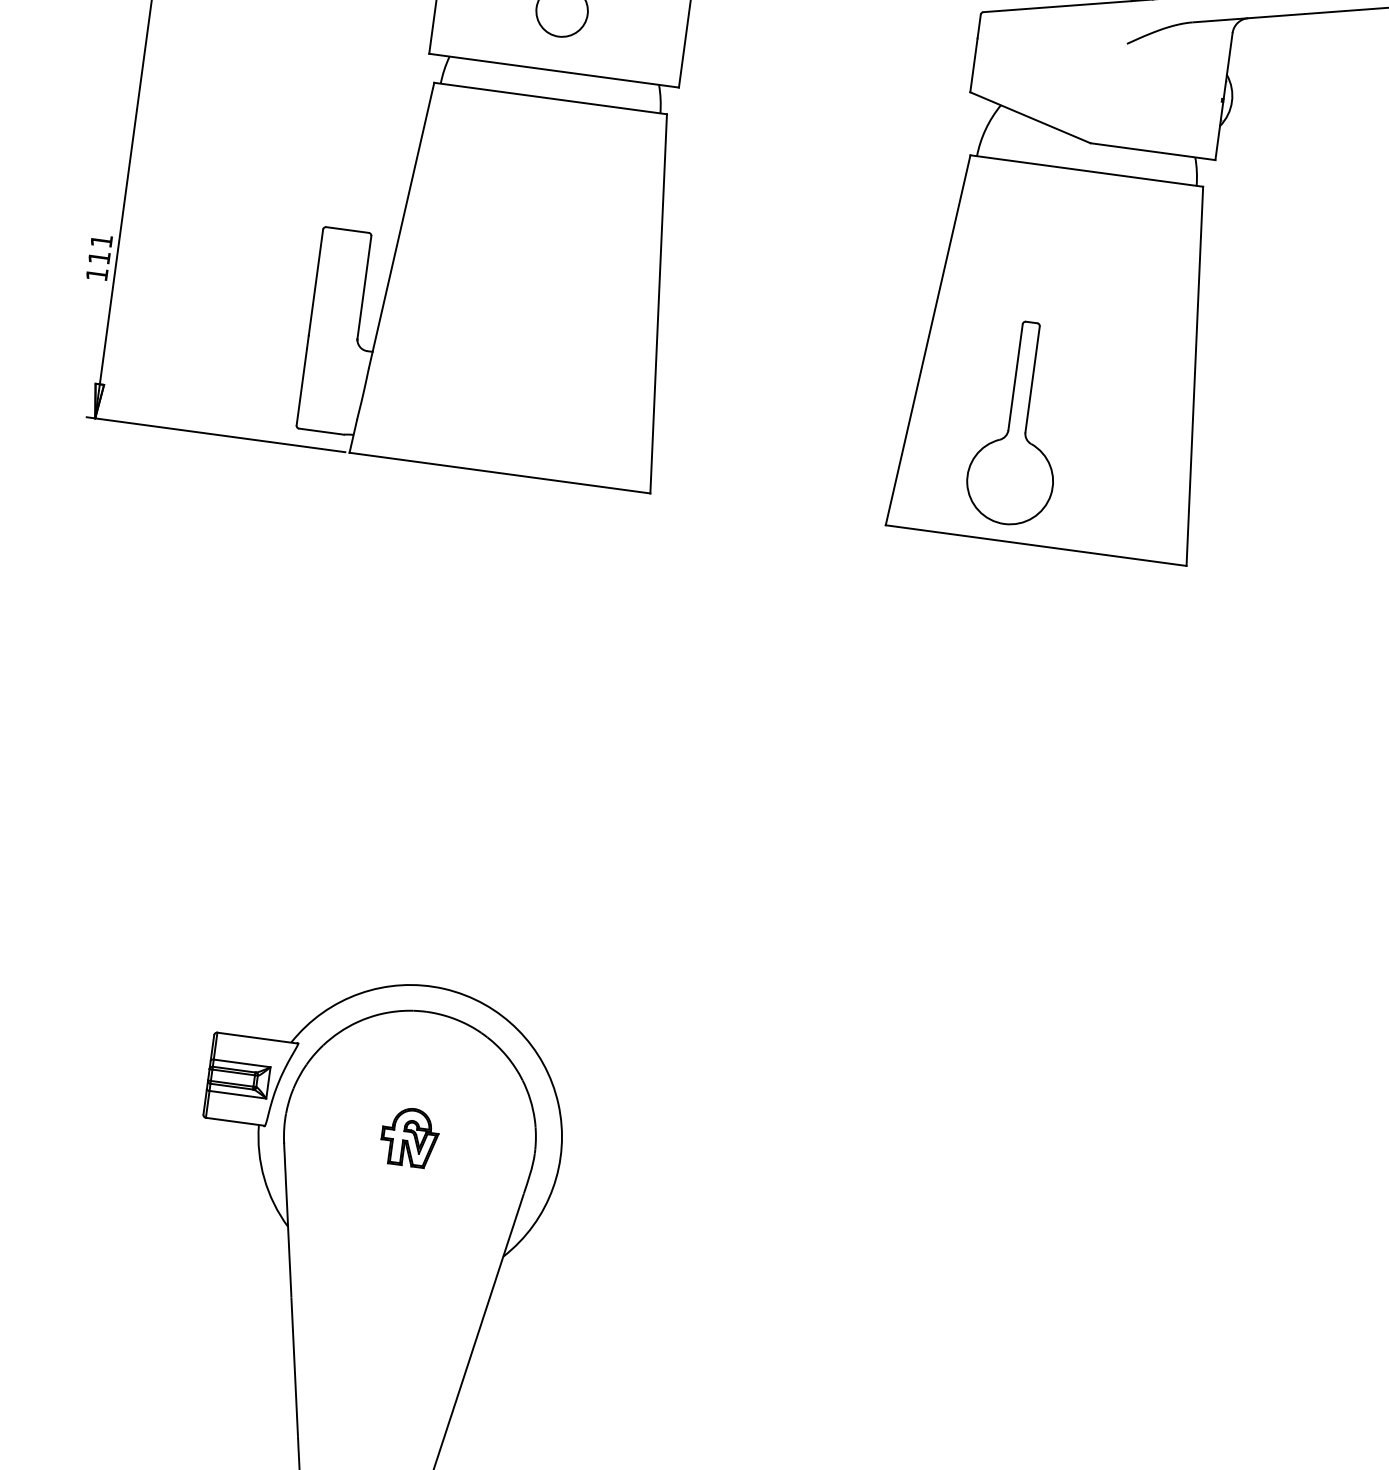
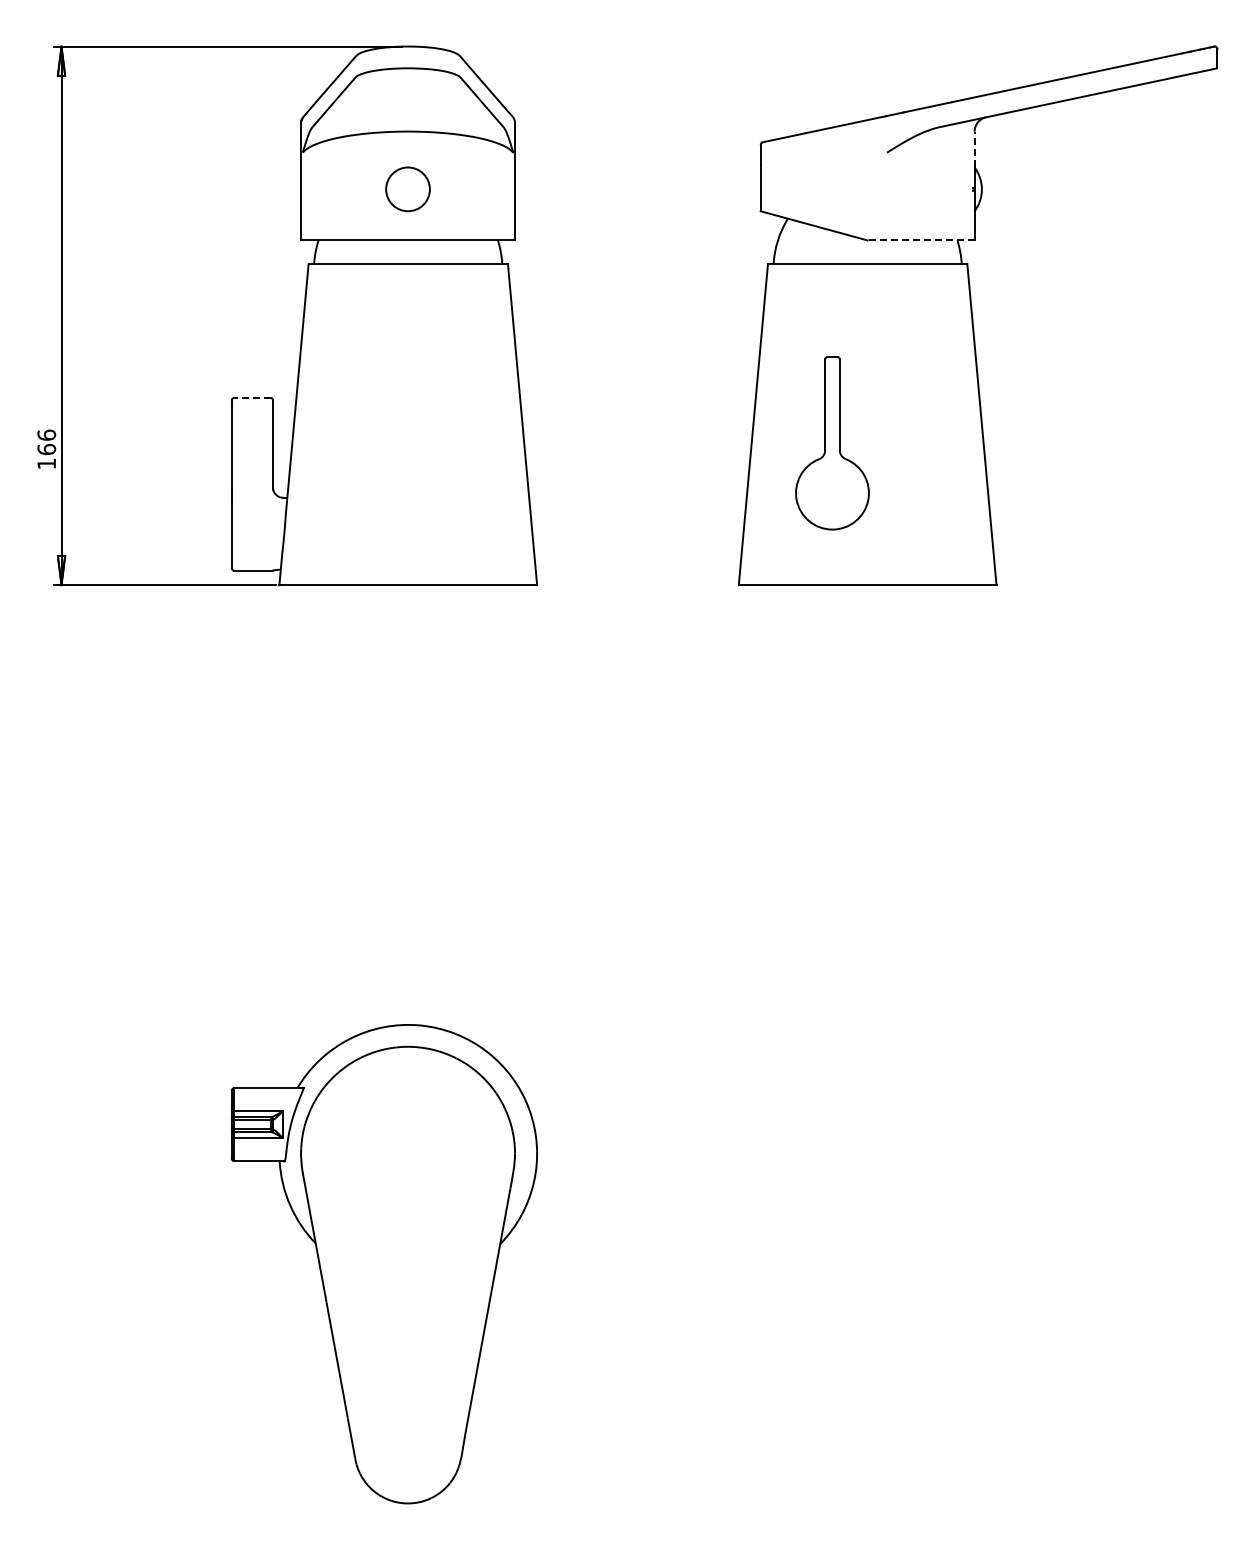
line: (1229, 53) -> (974, 149), solid -> dashed
line: (1152, 151) -> (920, 240), solid -> dashed
line: (346, 229) -> (251, 397), solid -> dashed
text: (100, 249) -> (46, 442), 111 -> 166
part: (1018, 423) -> (832, 443), moved
part: (409, 1137) -> (407, 1154), removed

